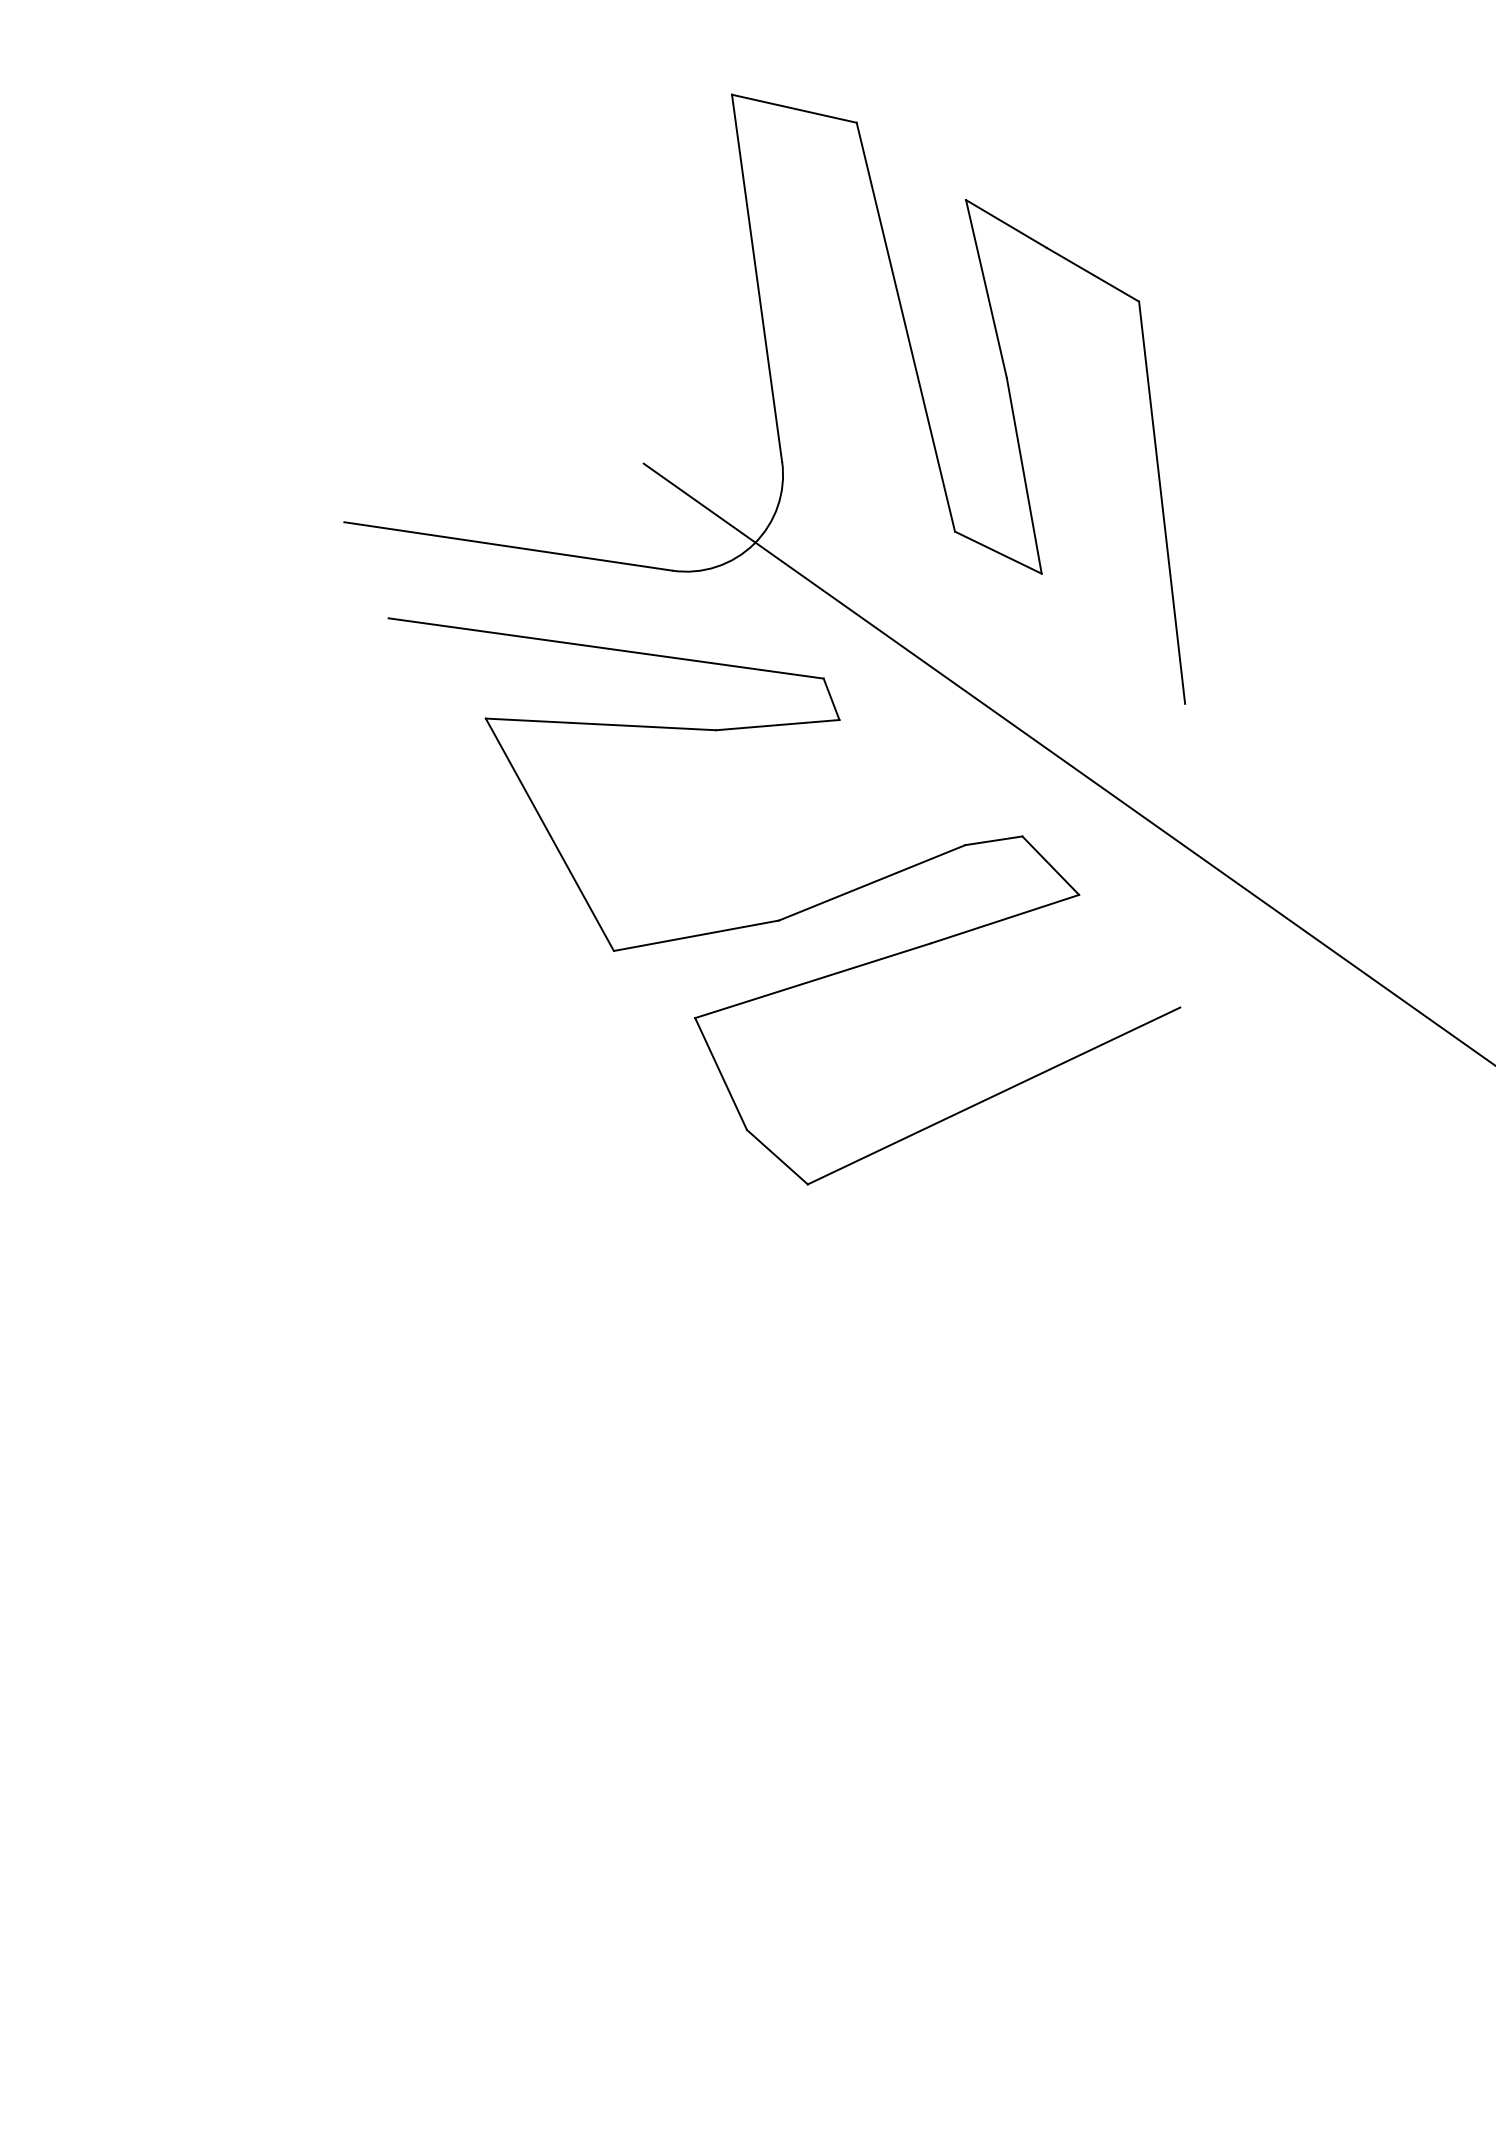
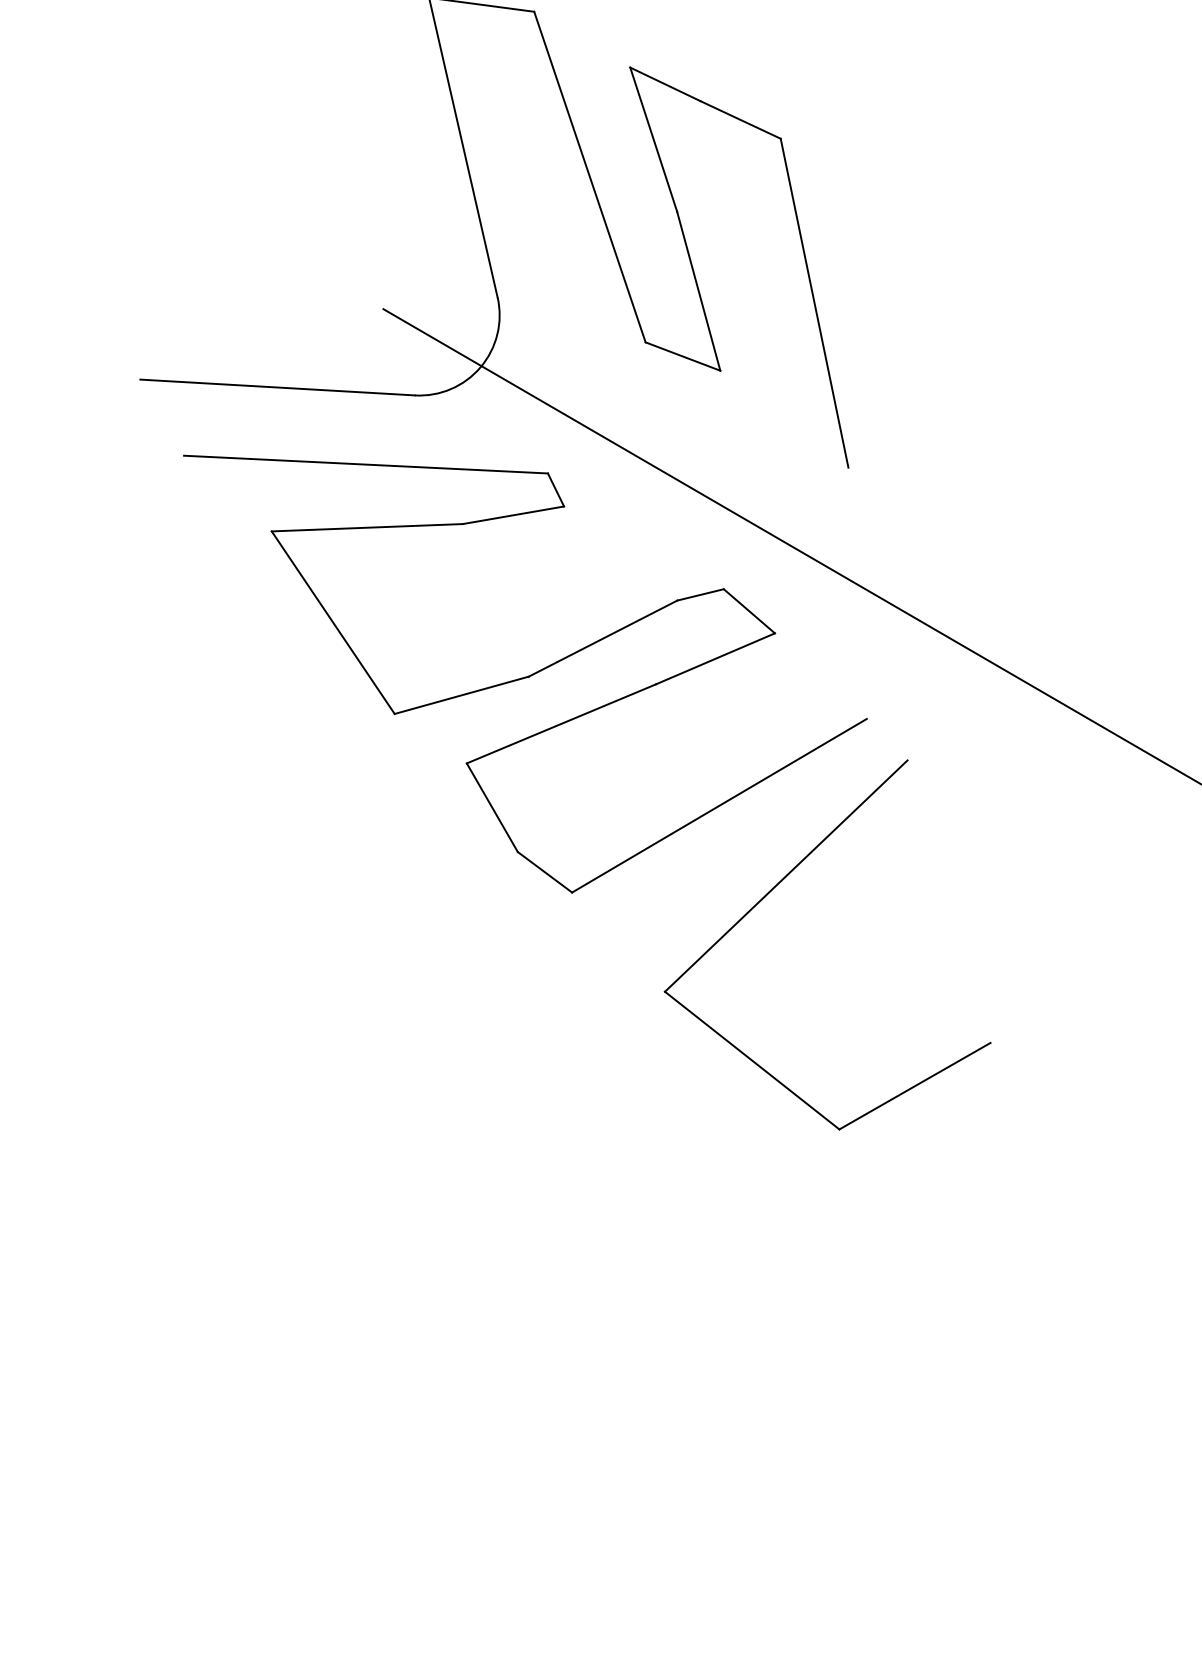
part: (1042, 1208) -> (767, 895), added

